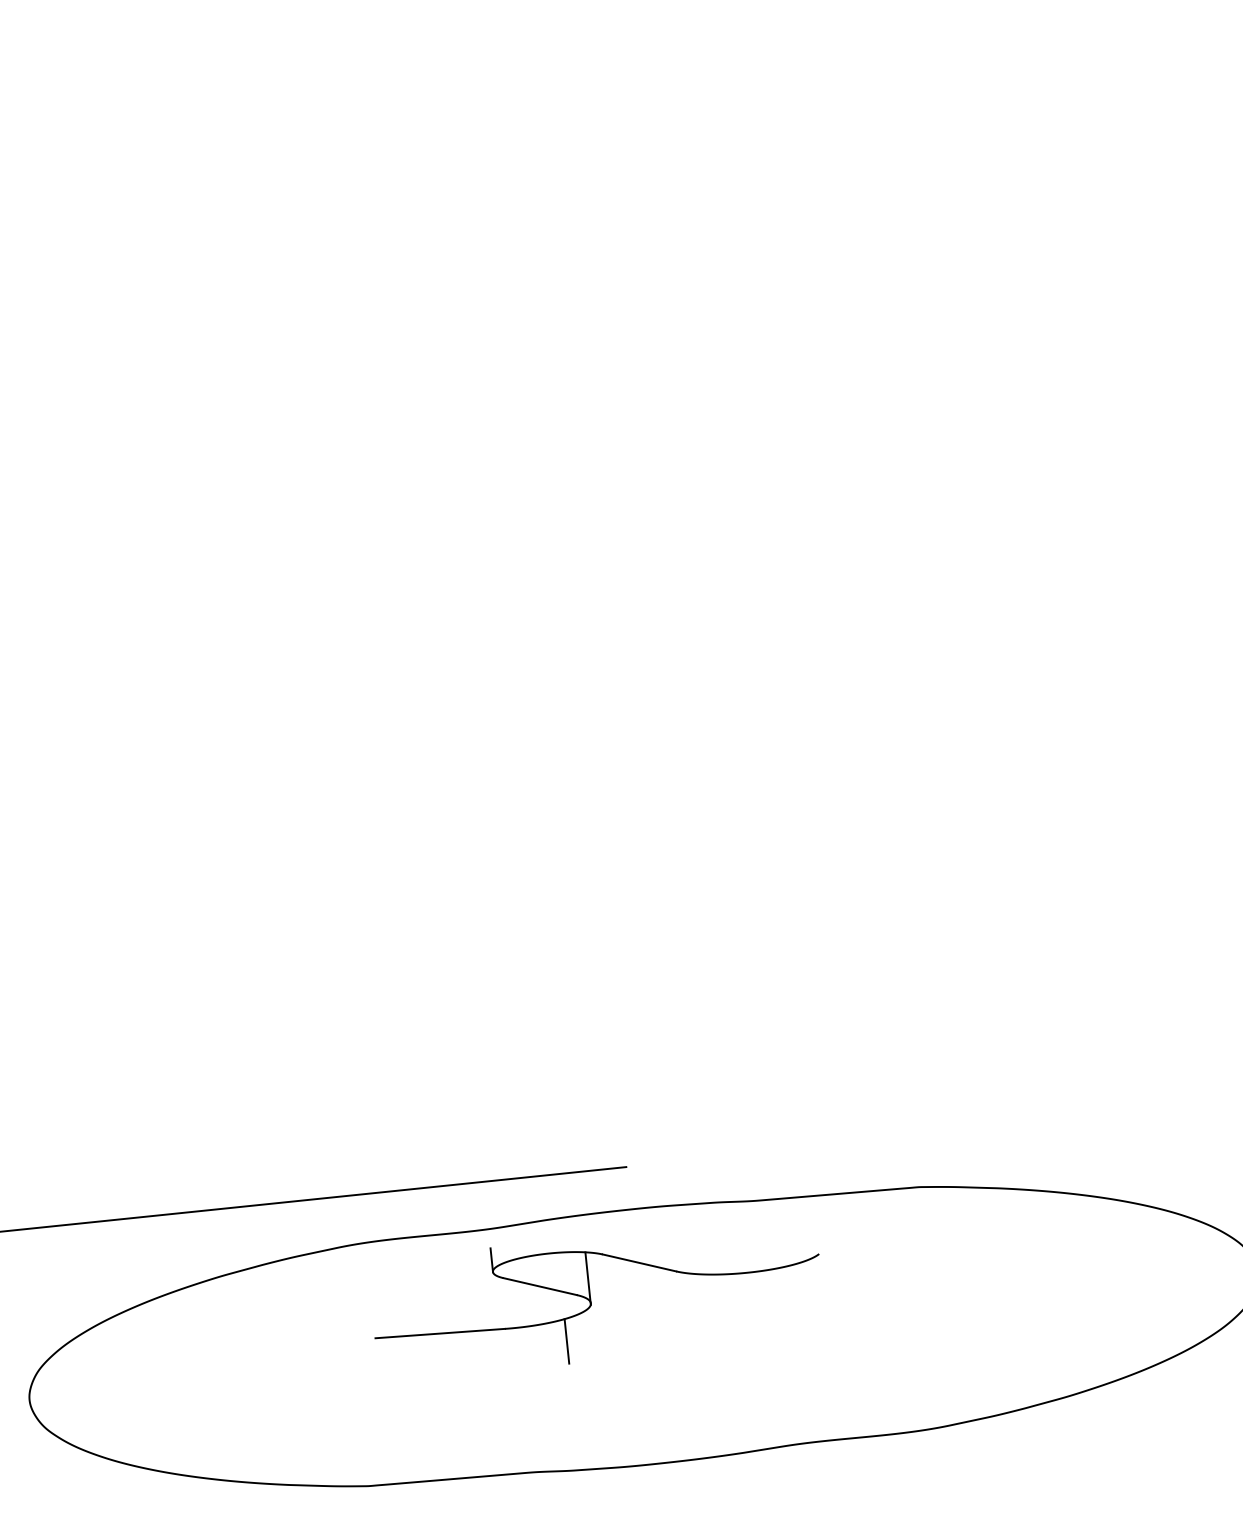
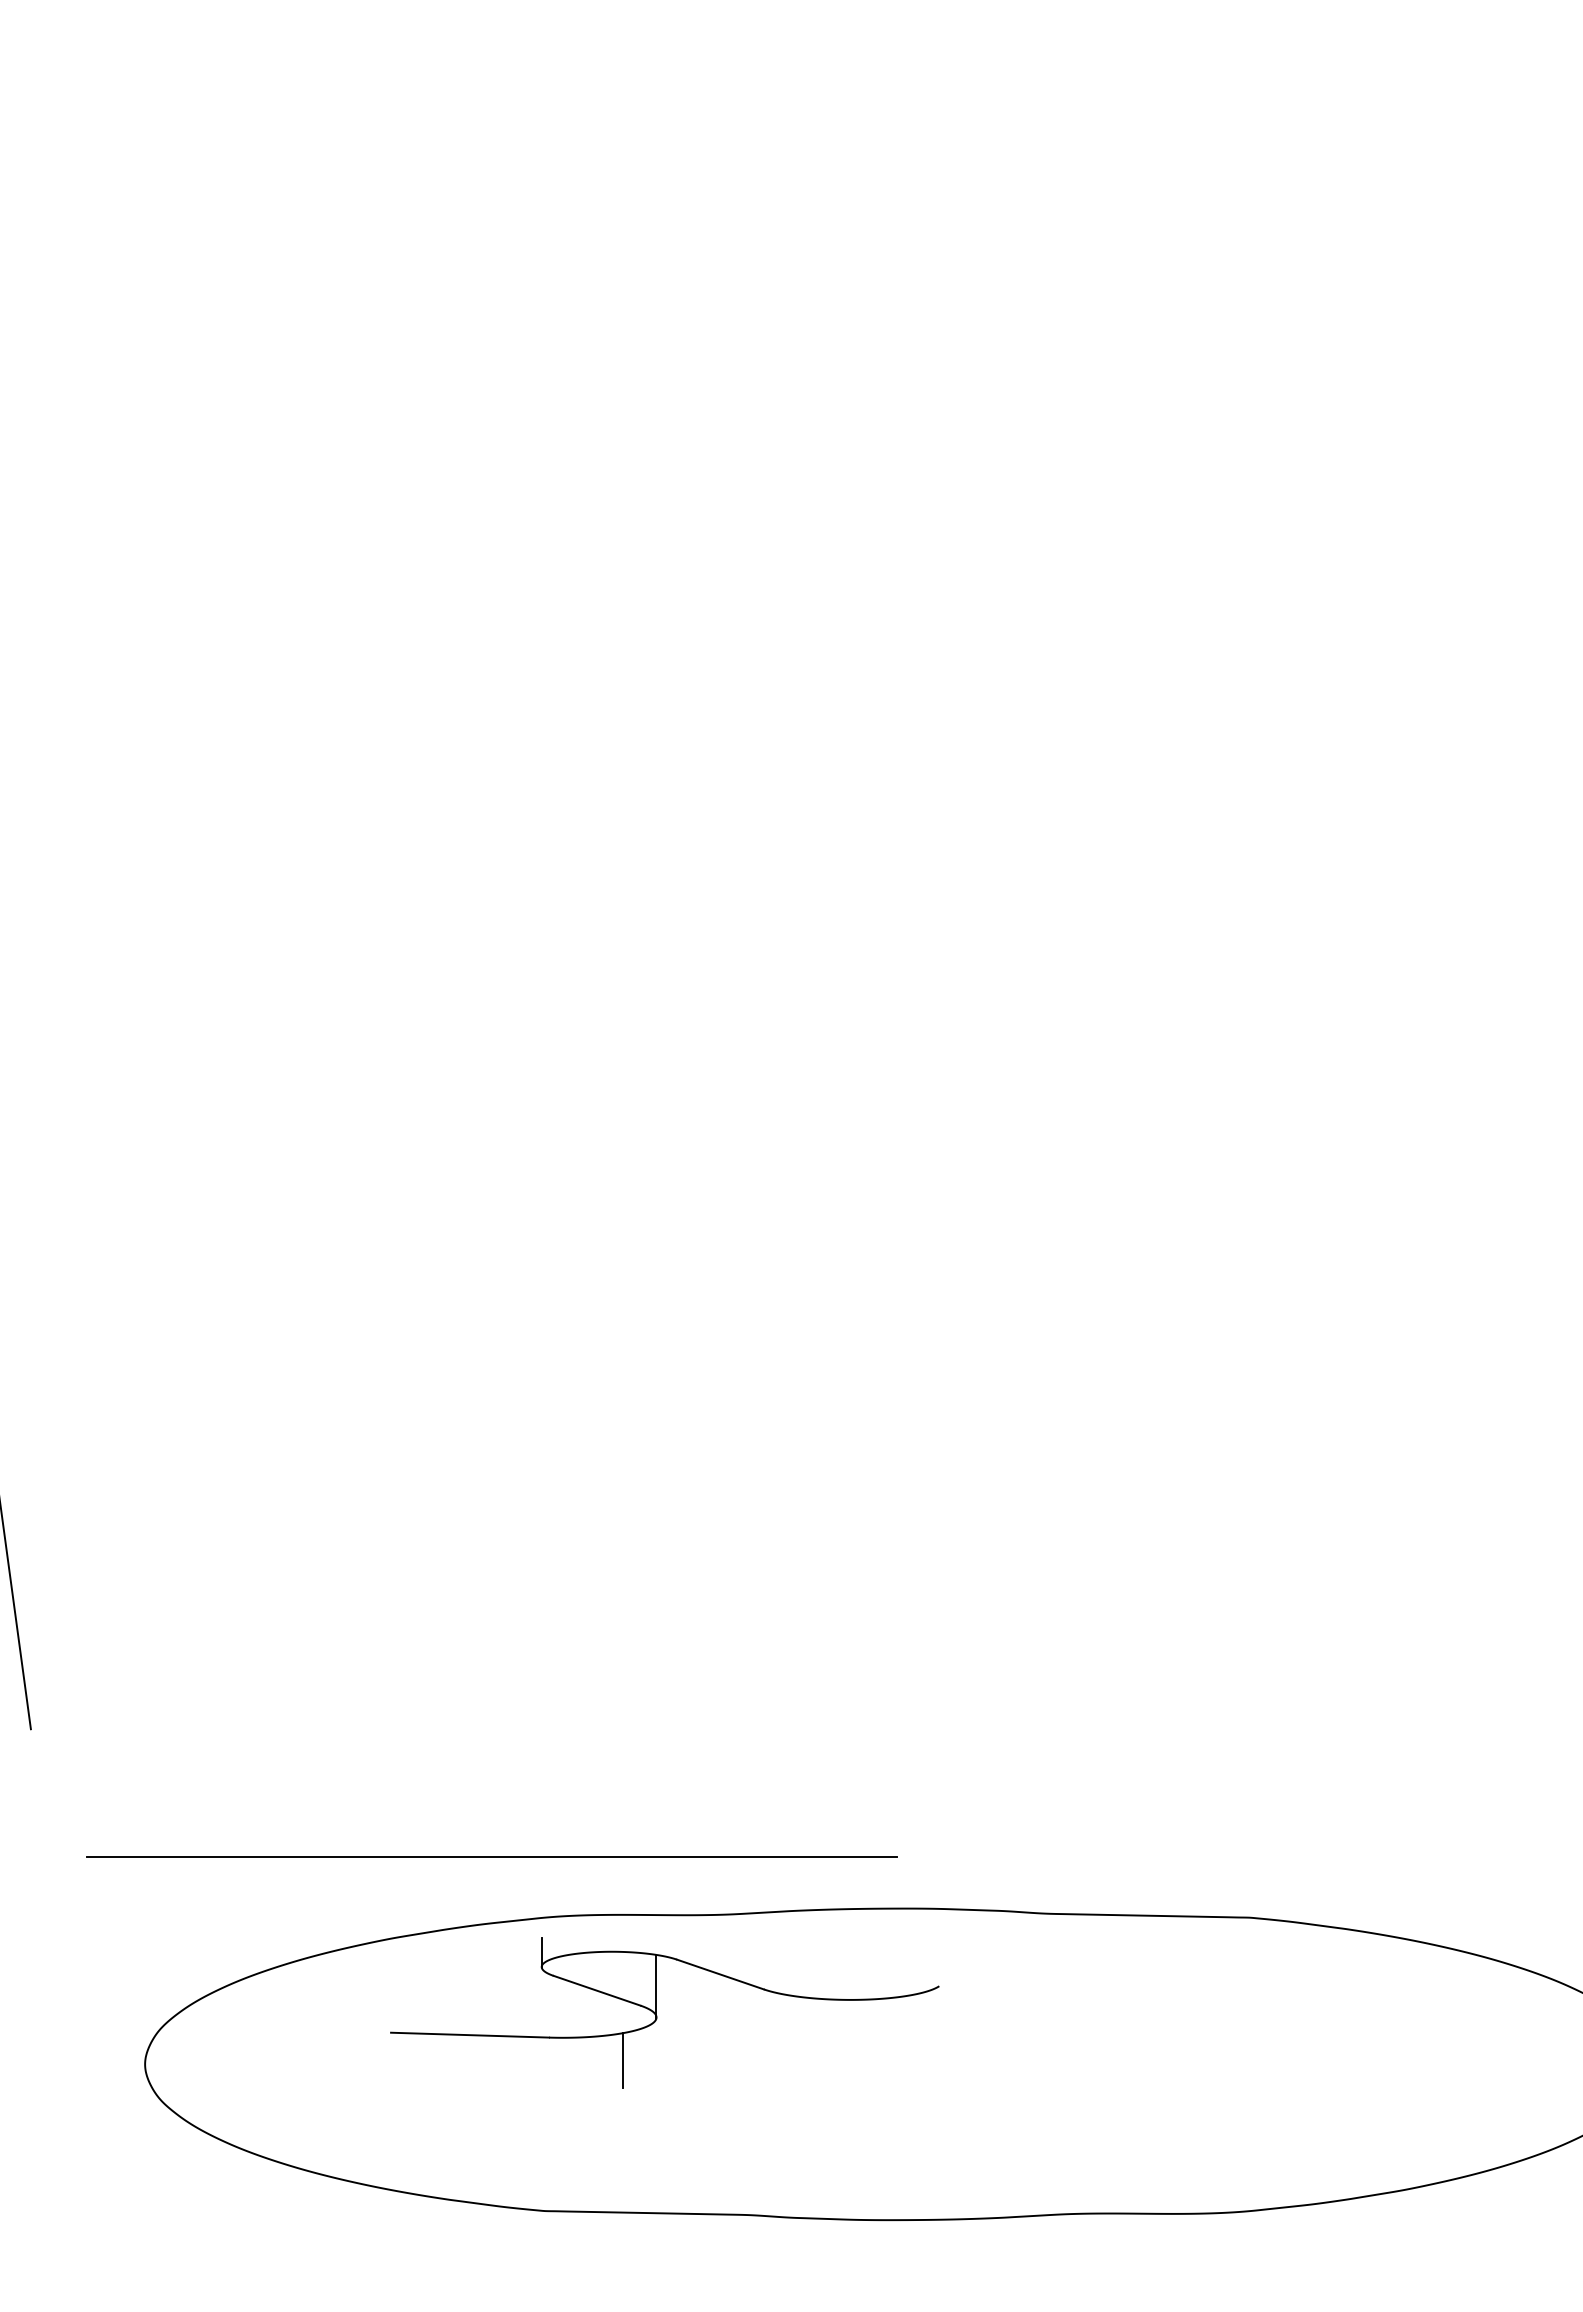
part: (591, 1301) -> (657, 2015), moved

